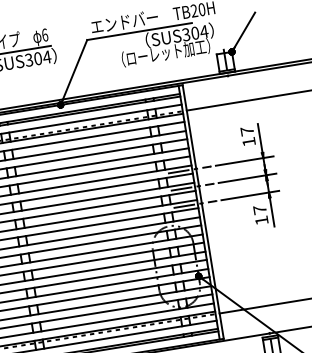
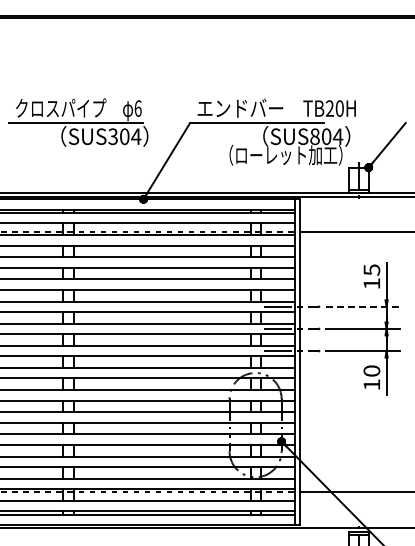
text: (185, 34) -> (314, 136), SUS304 -> SUS804
text: (246, 130) -> (371, 269), 17 -> 15
line: (245, 160) -> (363, 306), solid -> dashed
text: (259, 209) -> (371, 370), 17 -> 10

